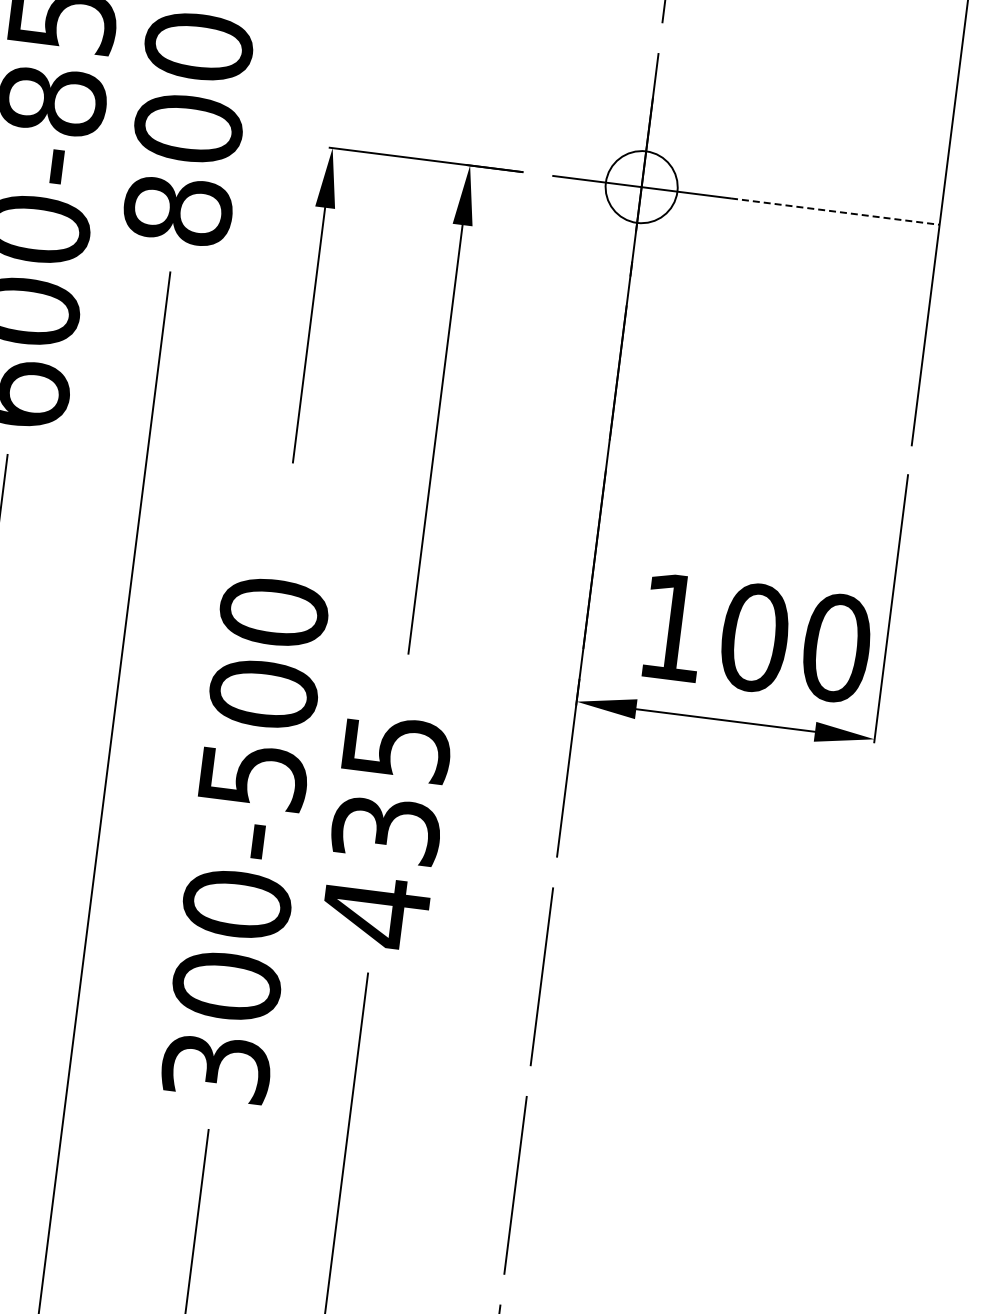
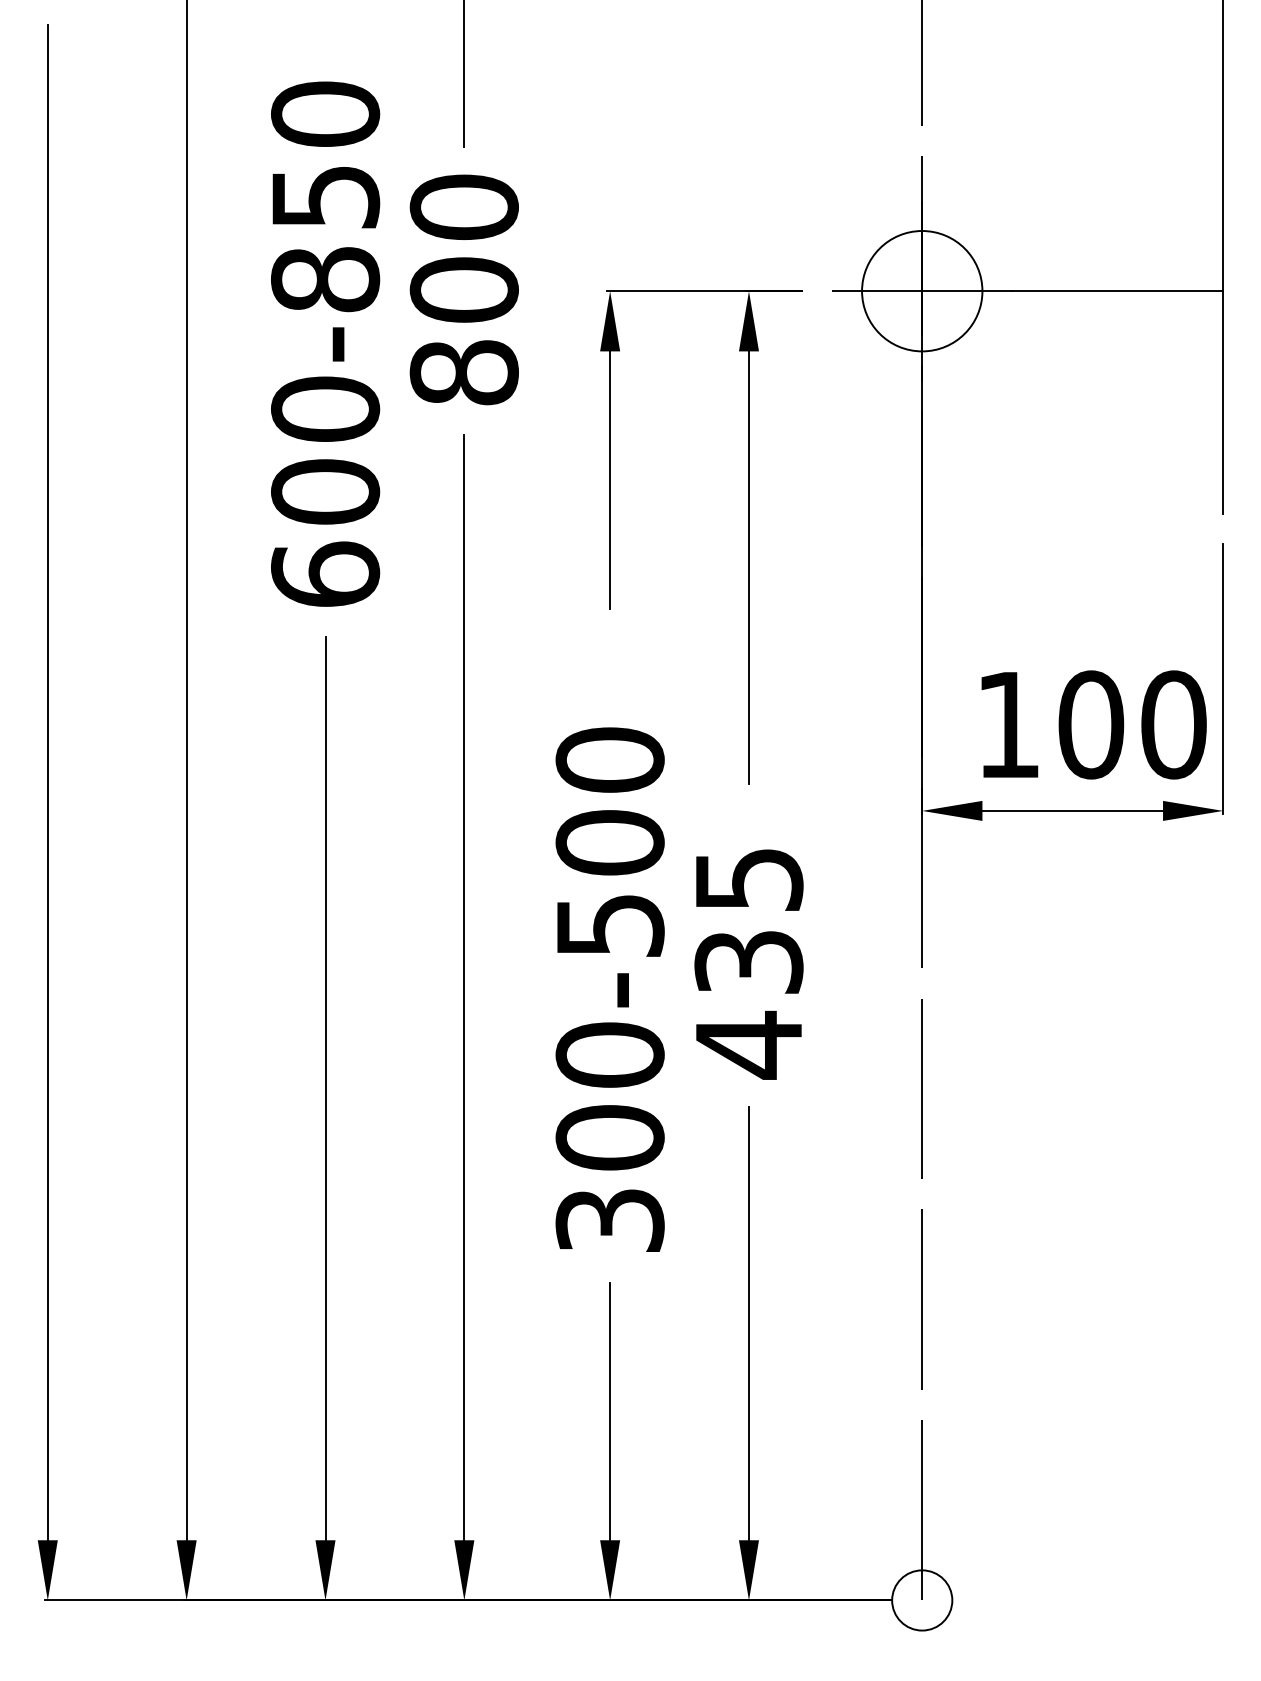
circle: (641, 187) -> (922, 291), size x1.67
line: (835, 211) -> (1118, 291), dashed -> solid

